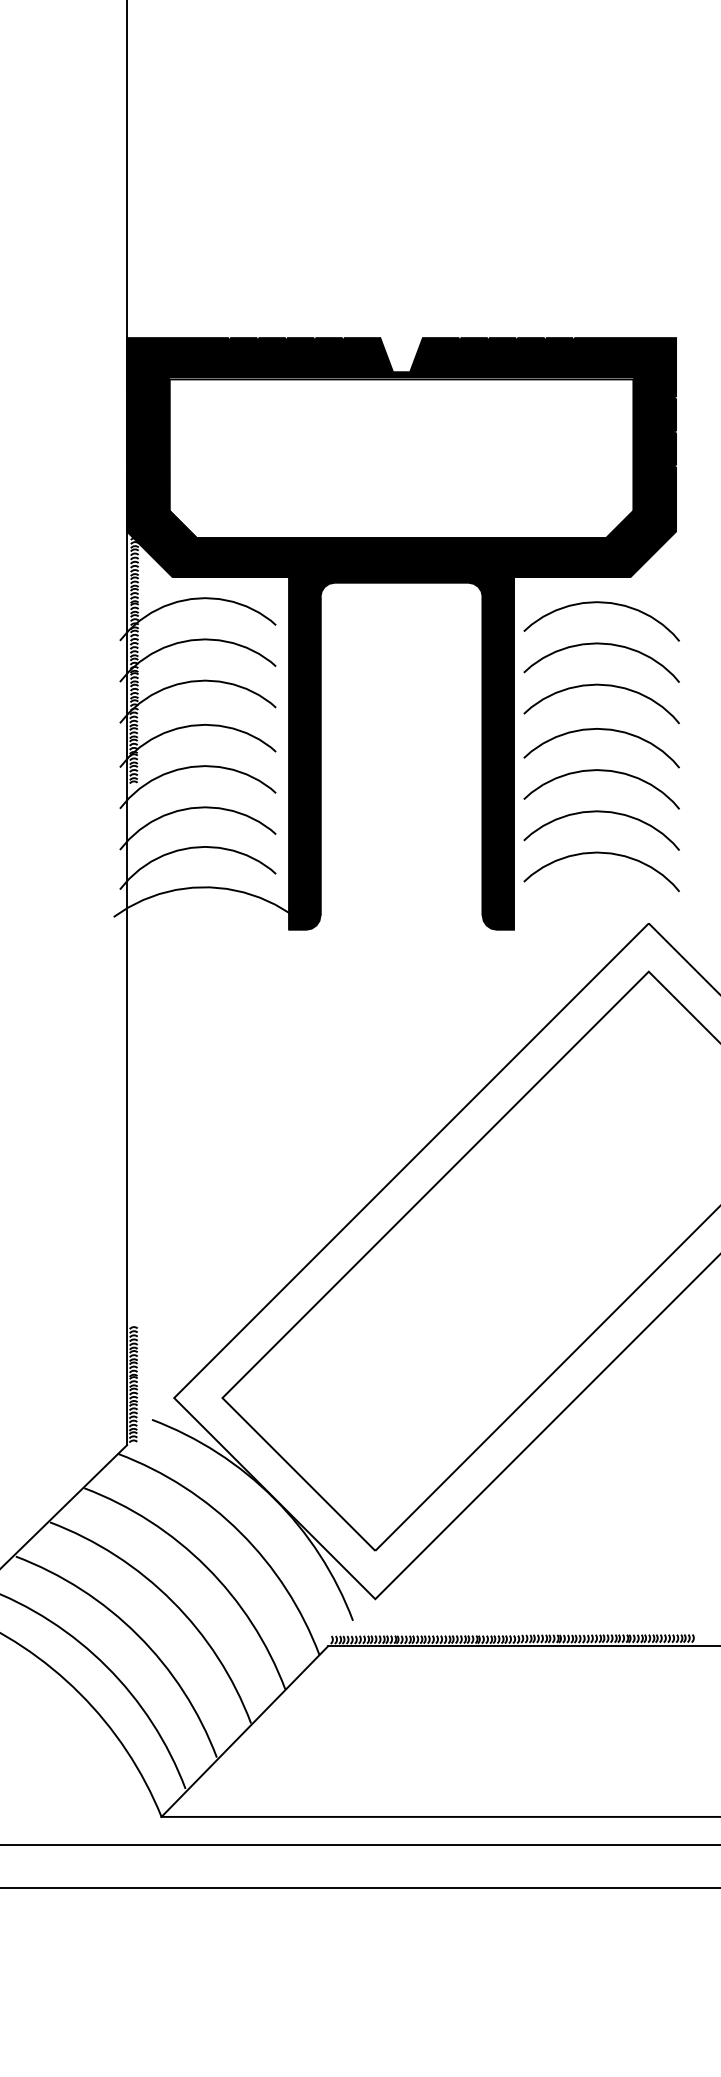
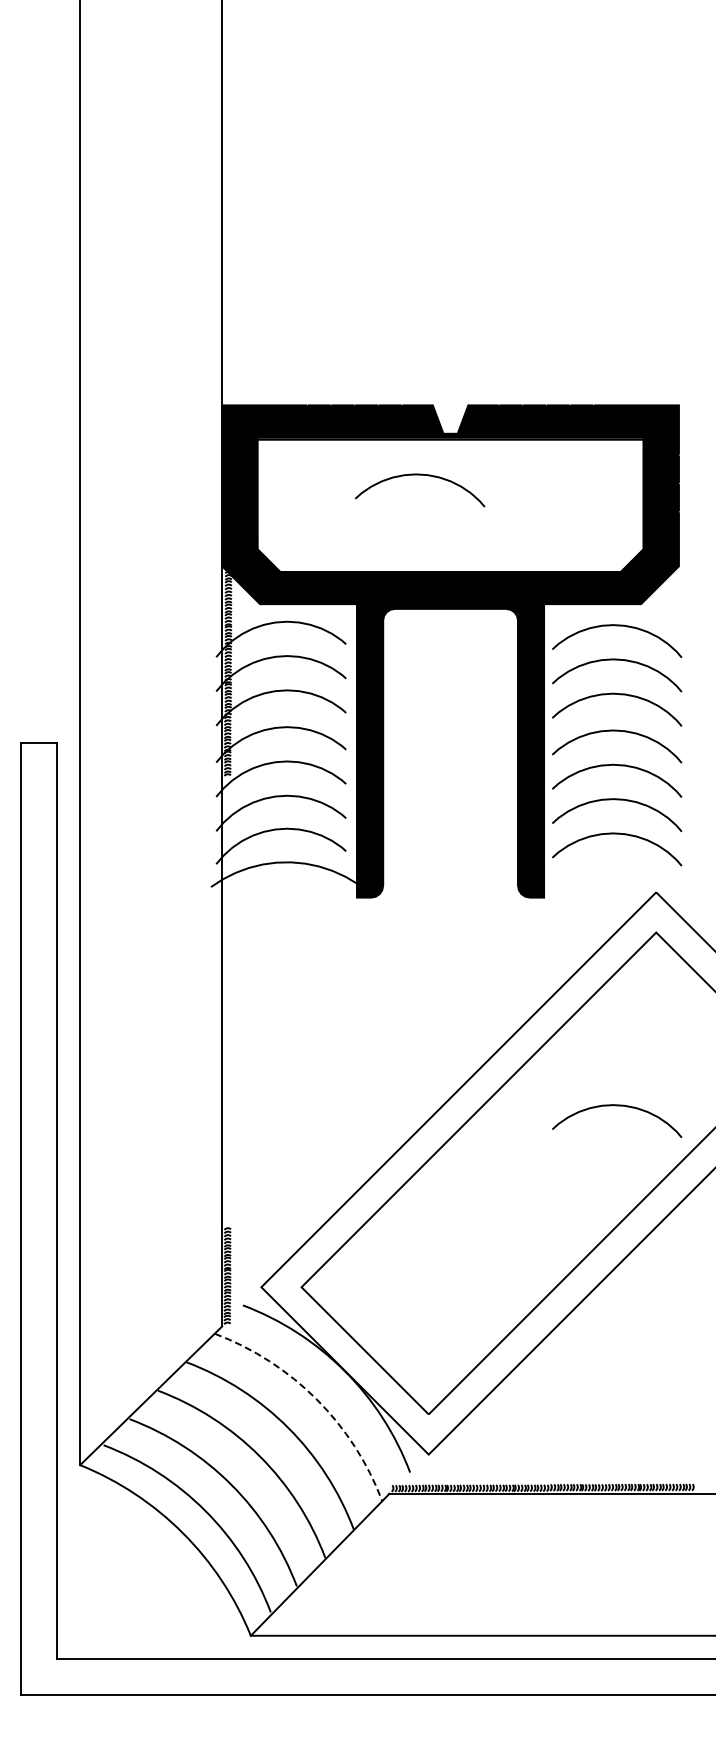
curve: (365, 422) -> (420, 475), added
curve: (602, 1180) -> (617, 1106), added
line: (240, 1532) -> (316, 1399), solid -> dashed

